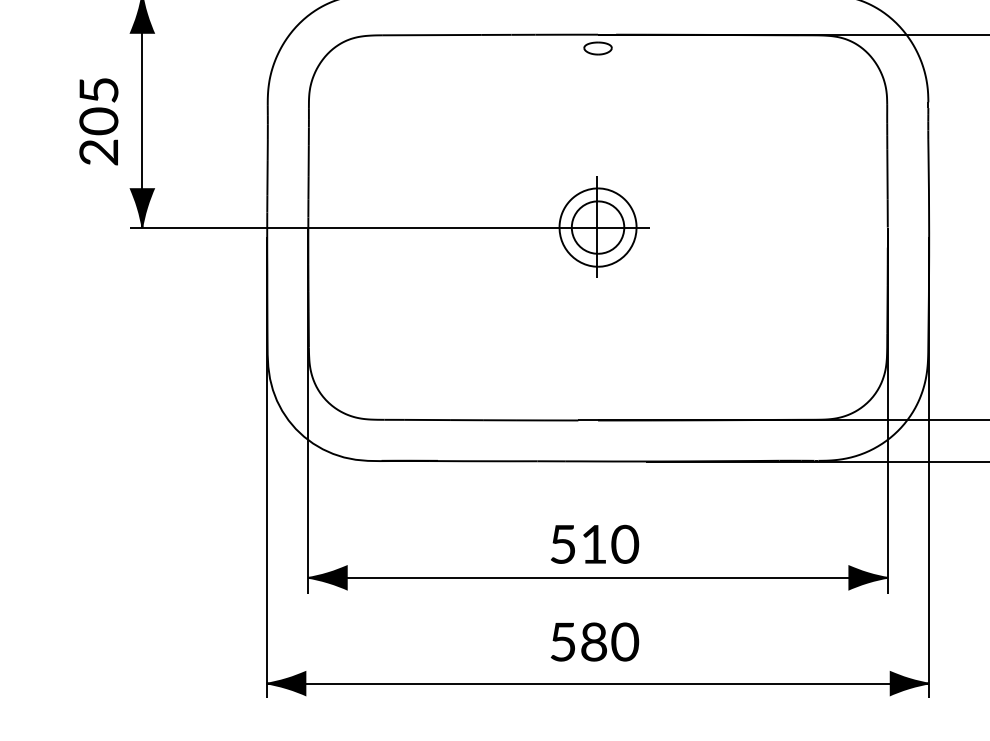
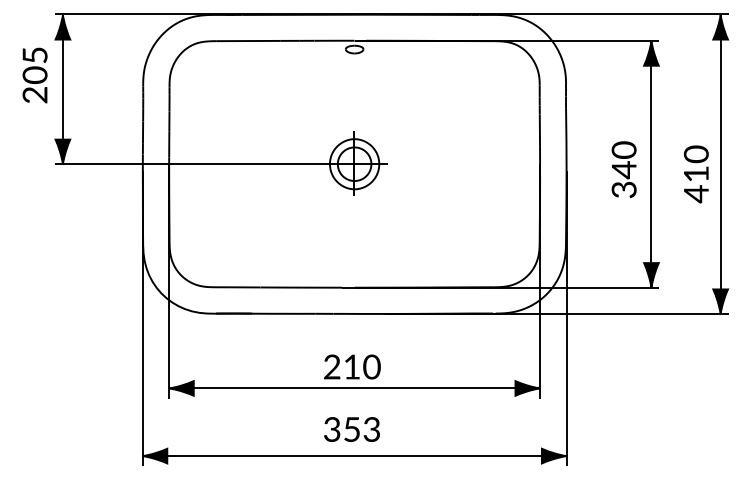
text: (97, 121) -> (34, 75), moved
text: (563, 543) -> (332, 366), 510 -> 210
text: (594, 641) -> (352, 429), 580 -> 353

